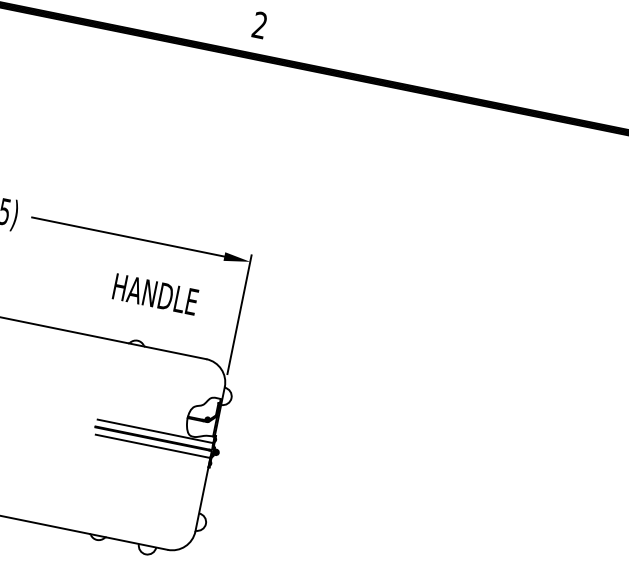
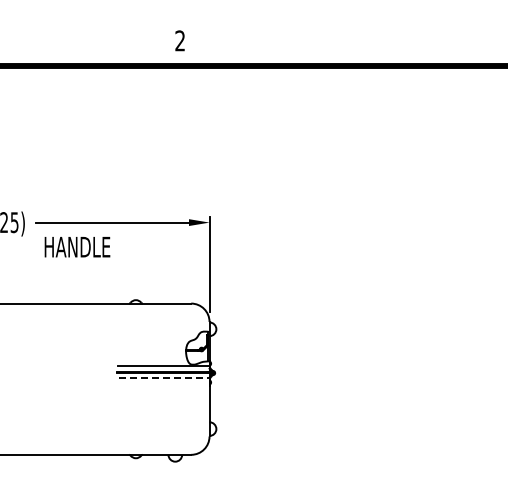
text: (155, 294) -> (77, 247), moved
line: (153, 446) -> (164, 378), solid -> dashed

